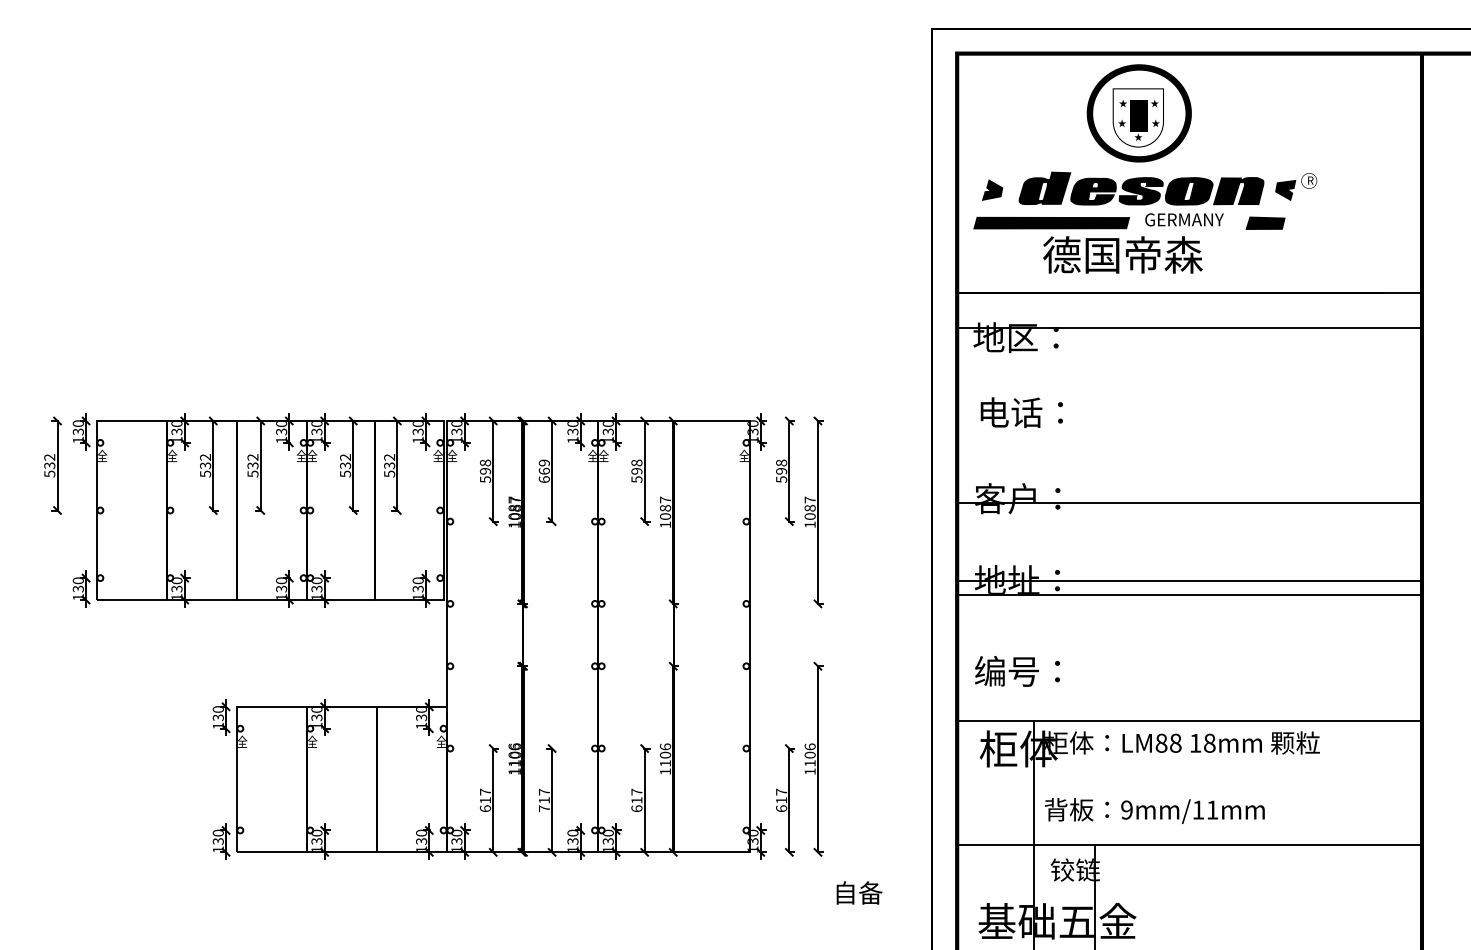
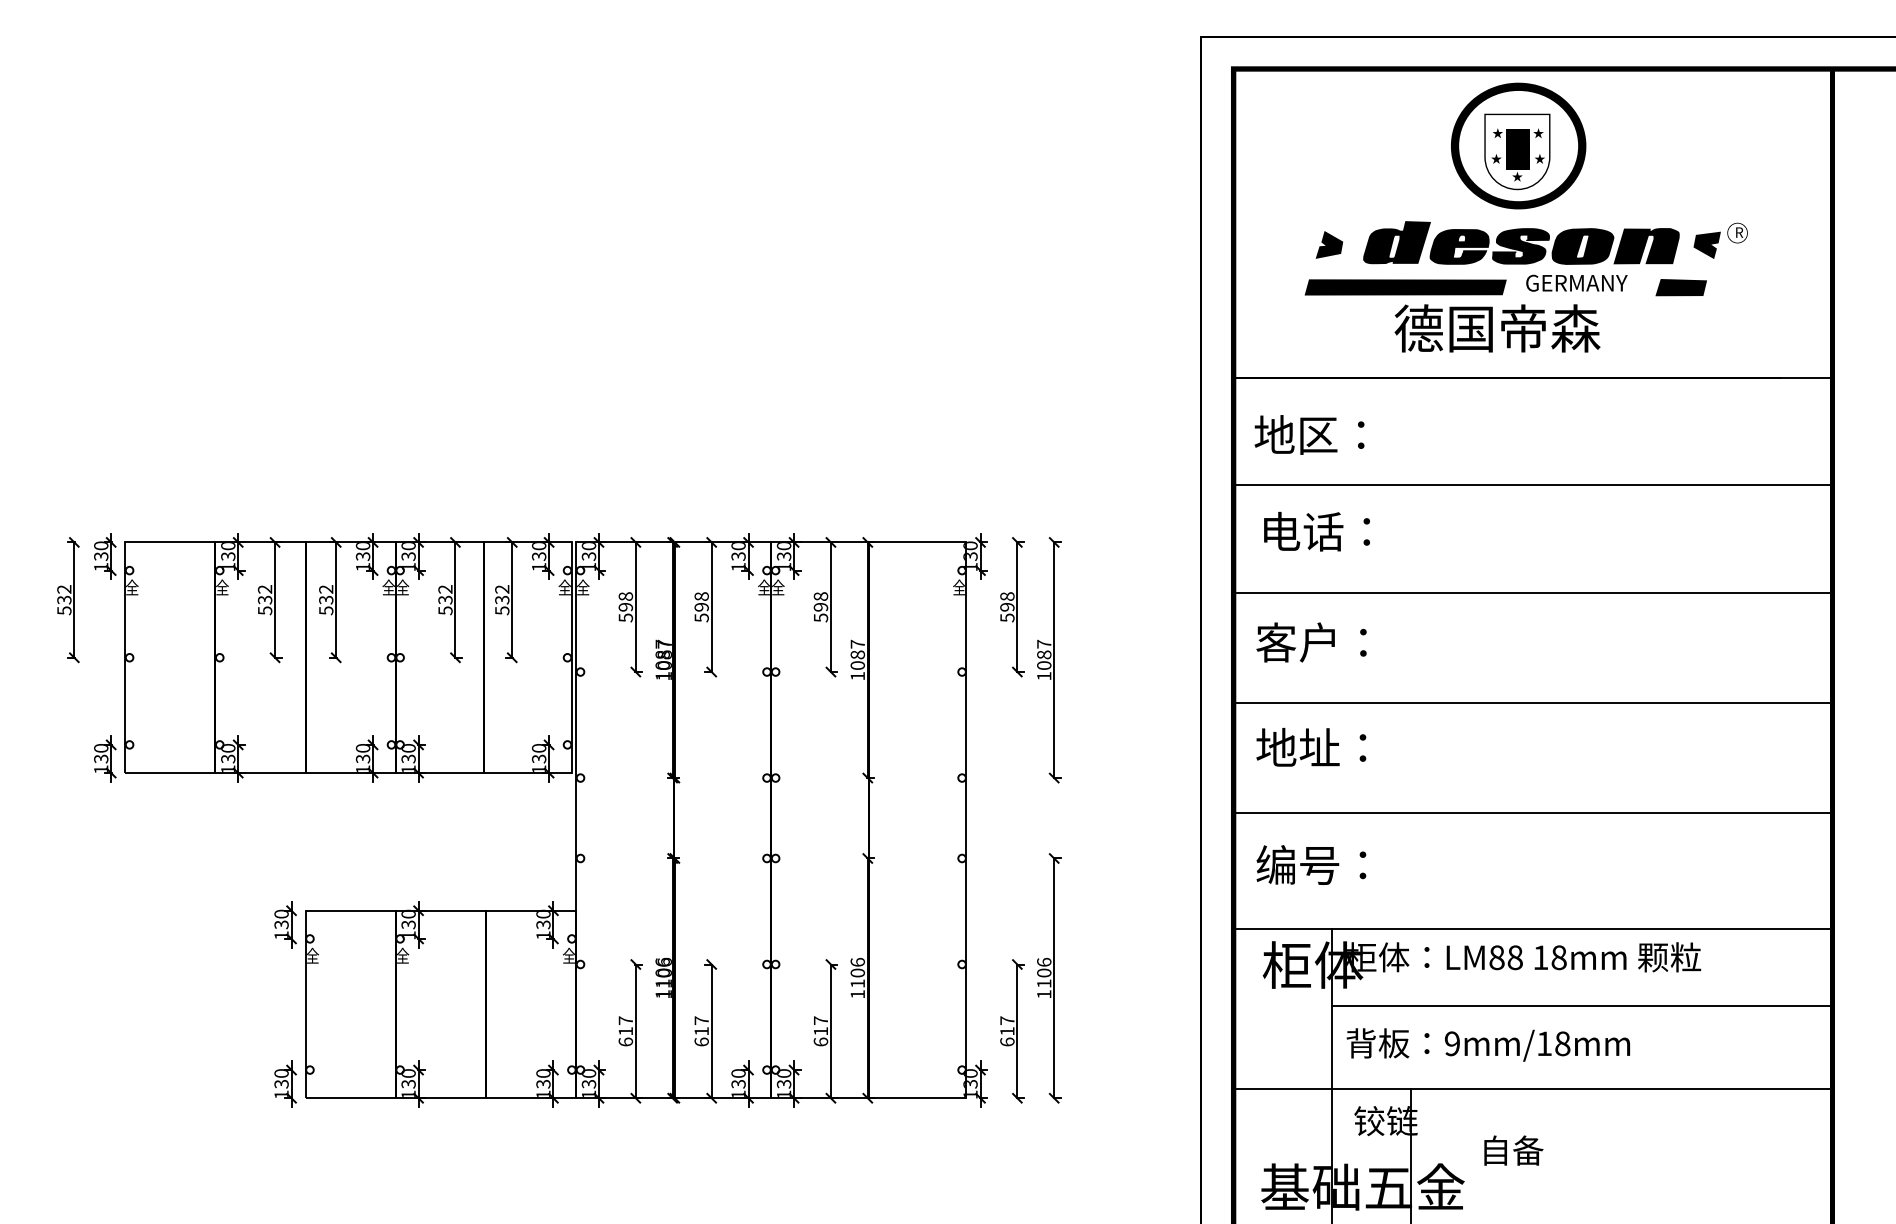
text: (1145, 168) -> (1526, 217), moved
line: (1189, 327) -> (1533, 485), moved
text: (543, 471) -> (700, 607), 669 -> 598
line: (1190, 502) -> (1534, 592), moved
line: (1189, 580) -> (1533, 812), moved
line: (1189, 595) -> (1533, 702), moved
line: (1227, 780) -> (1581, 1005), added
text: (543, 808) -> (700, 1041), 717 -> 617
text: (1212, 809) -> (1562, 1043), 9mm/11mm^I -> 9mm/18mm^I
text: (859, 892) -> (1513, 1149), moved

